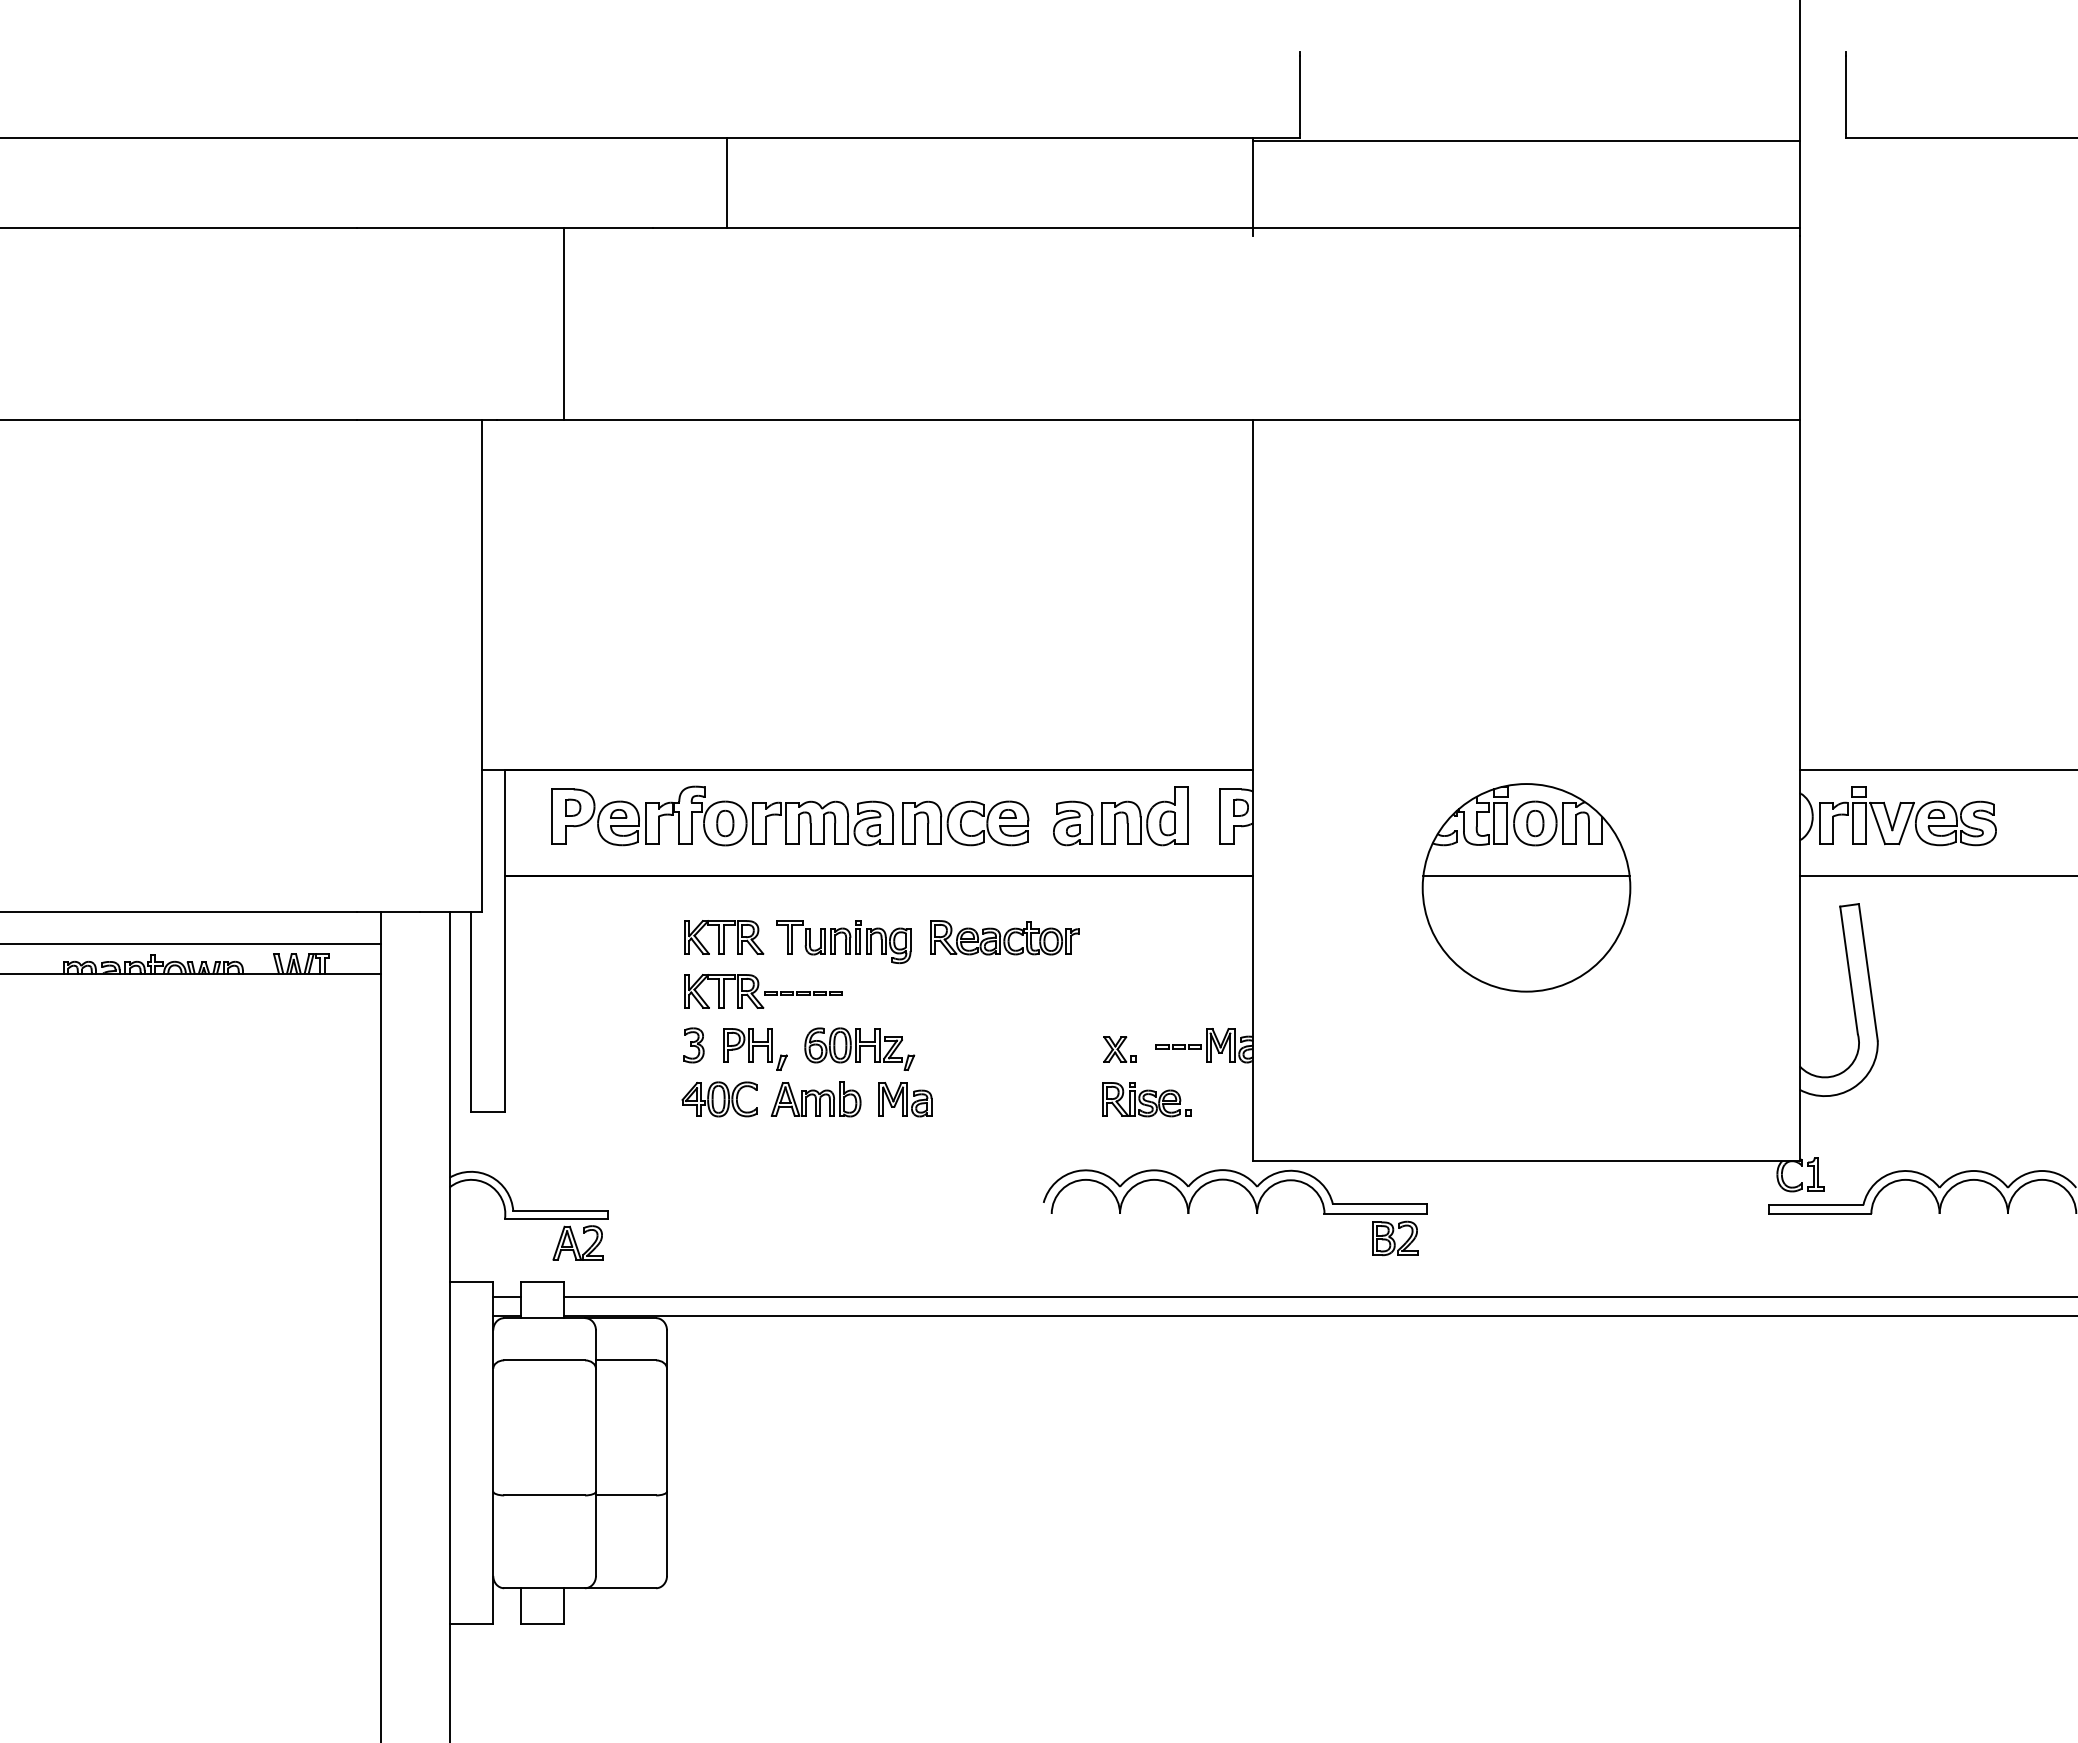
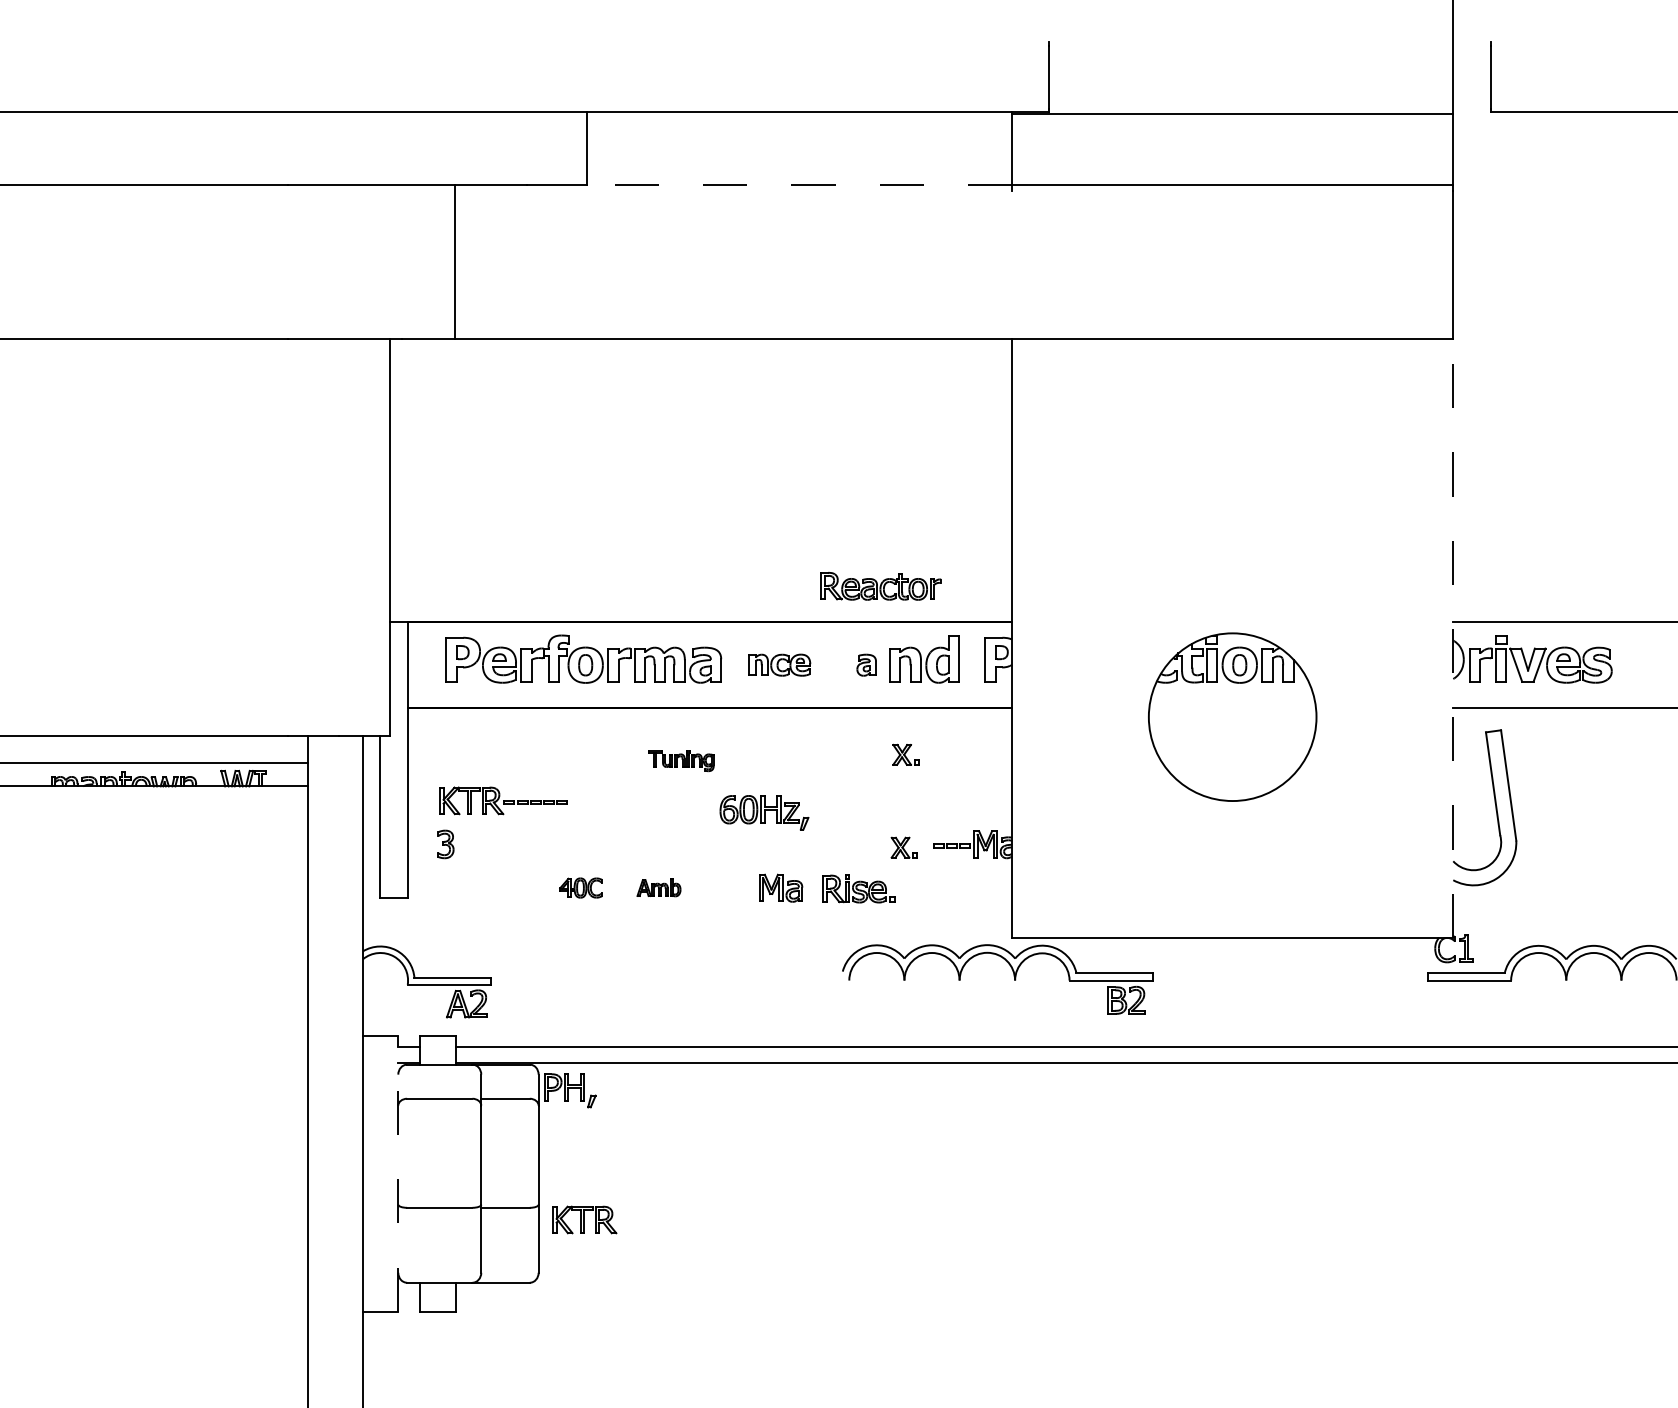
line: (989, 228) -> (799, 184), solid -> dashed
line: (1799, 790) -> (1453, 638), solid -> dashed
part: (965, 823) -> (779, 665), size x0.6
part: (1073, 823) -> (866, 665), size x0.6
line: (1526, 876) -> (1232, 708), removed
part: (1121, 934) -> (905, 754), added
part: (724, 937) -> (585, 1219), moved
part: (1004, 937) -> (880, 586), moved
part: (843, 941) -> (681, 760), size x0.6
part: (763, 991) -> (503, 800), moved
part: (693, 1045) -> (445, 844), moved
part: (859, 1048) -> (764, 812), moved
part: (755, 1049) -> (570, 1090), moved
part: (719, 1099) -> (581, 888), size x0.7
part: (815, 1099) -> (658, 888), size x0.6
part: (905, 1099) -> (781, 888), moved
part: (1146, 1099) -> (858, 888), moved
line: (493, 1453) -> (398, 1173), solid -> dashed

